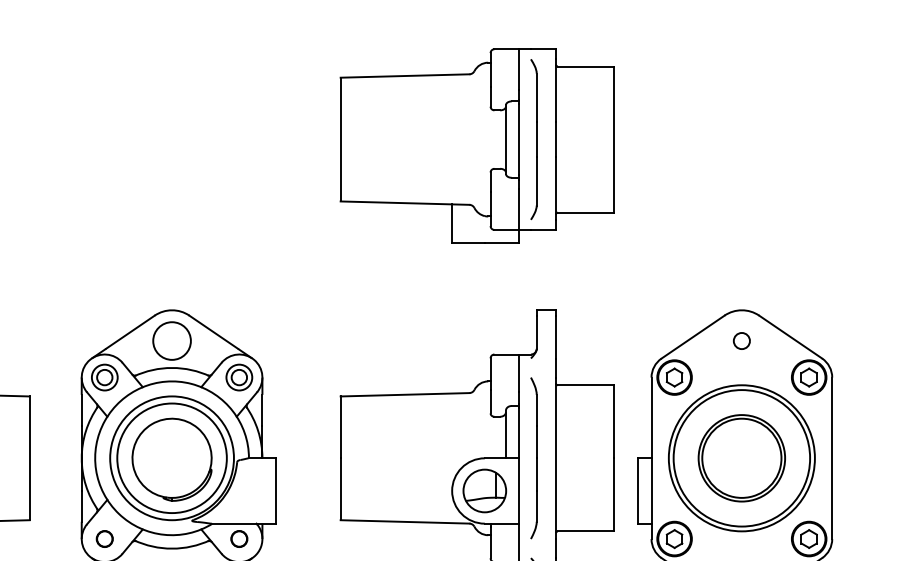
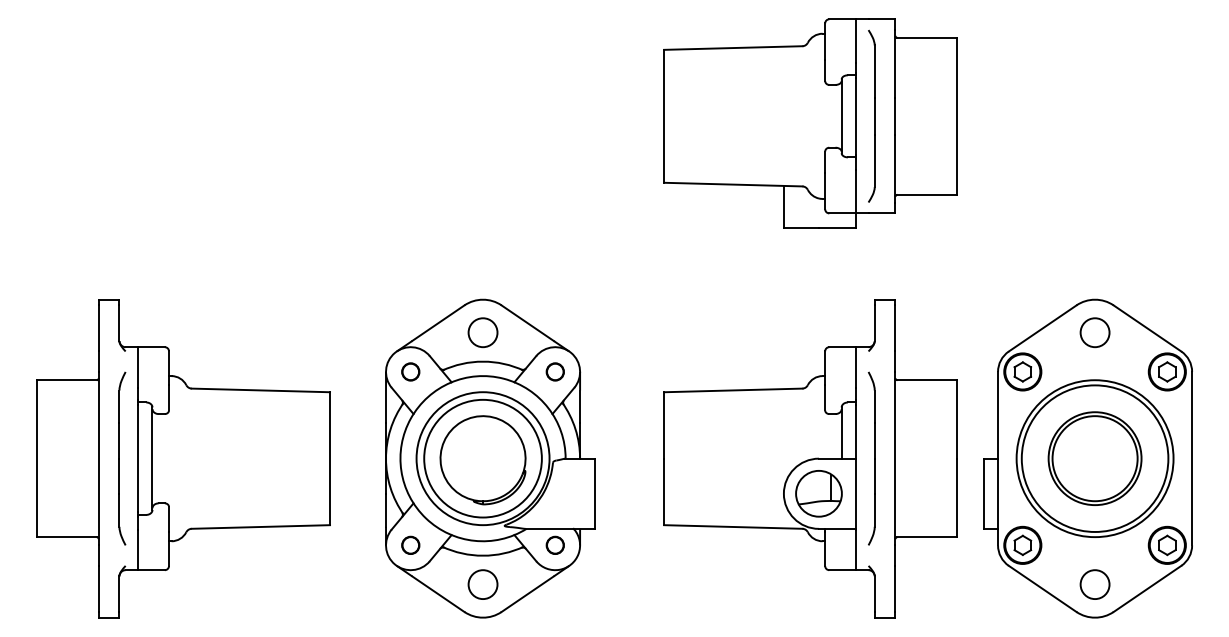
circle: (171, 340) -> (482, 332), size x0.71
circle: (741, 340) -> (1094, 332), size x1.67
circle: (104, 377) -> (410, 371), size x0.62
circle: (238, 377) -> (554, 371), size x0.62

